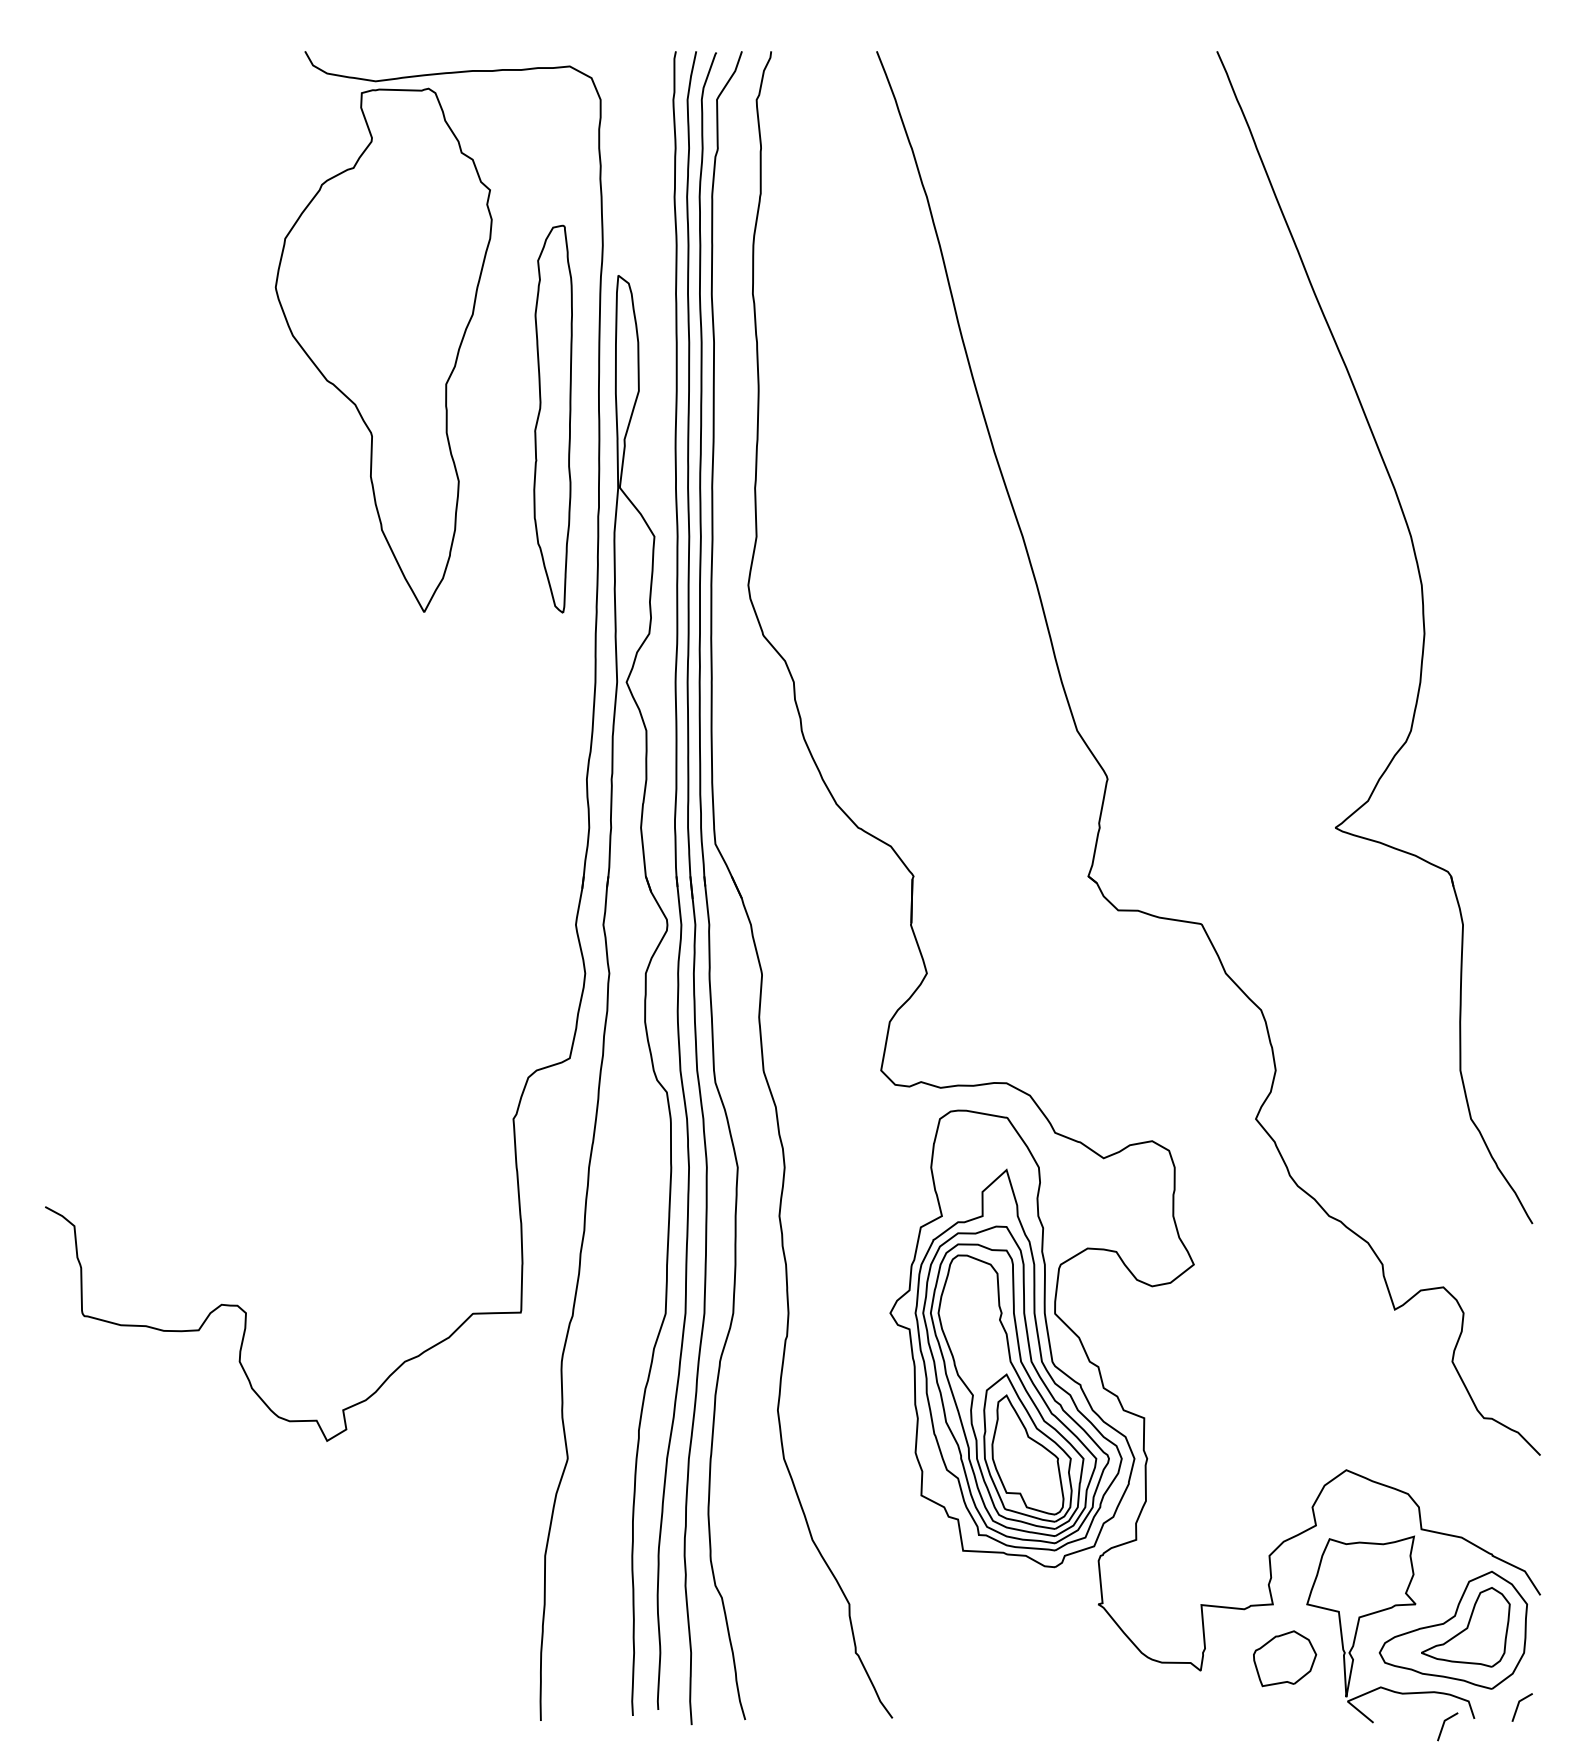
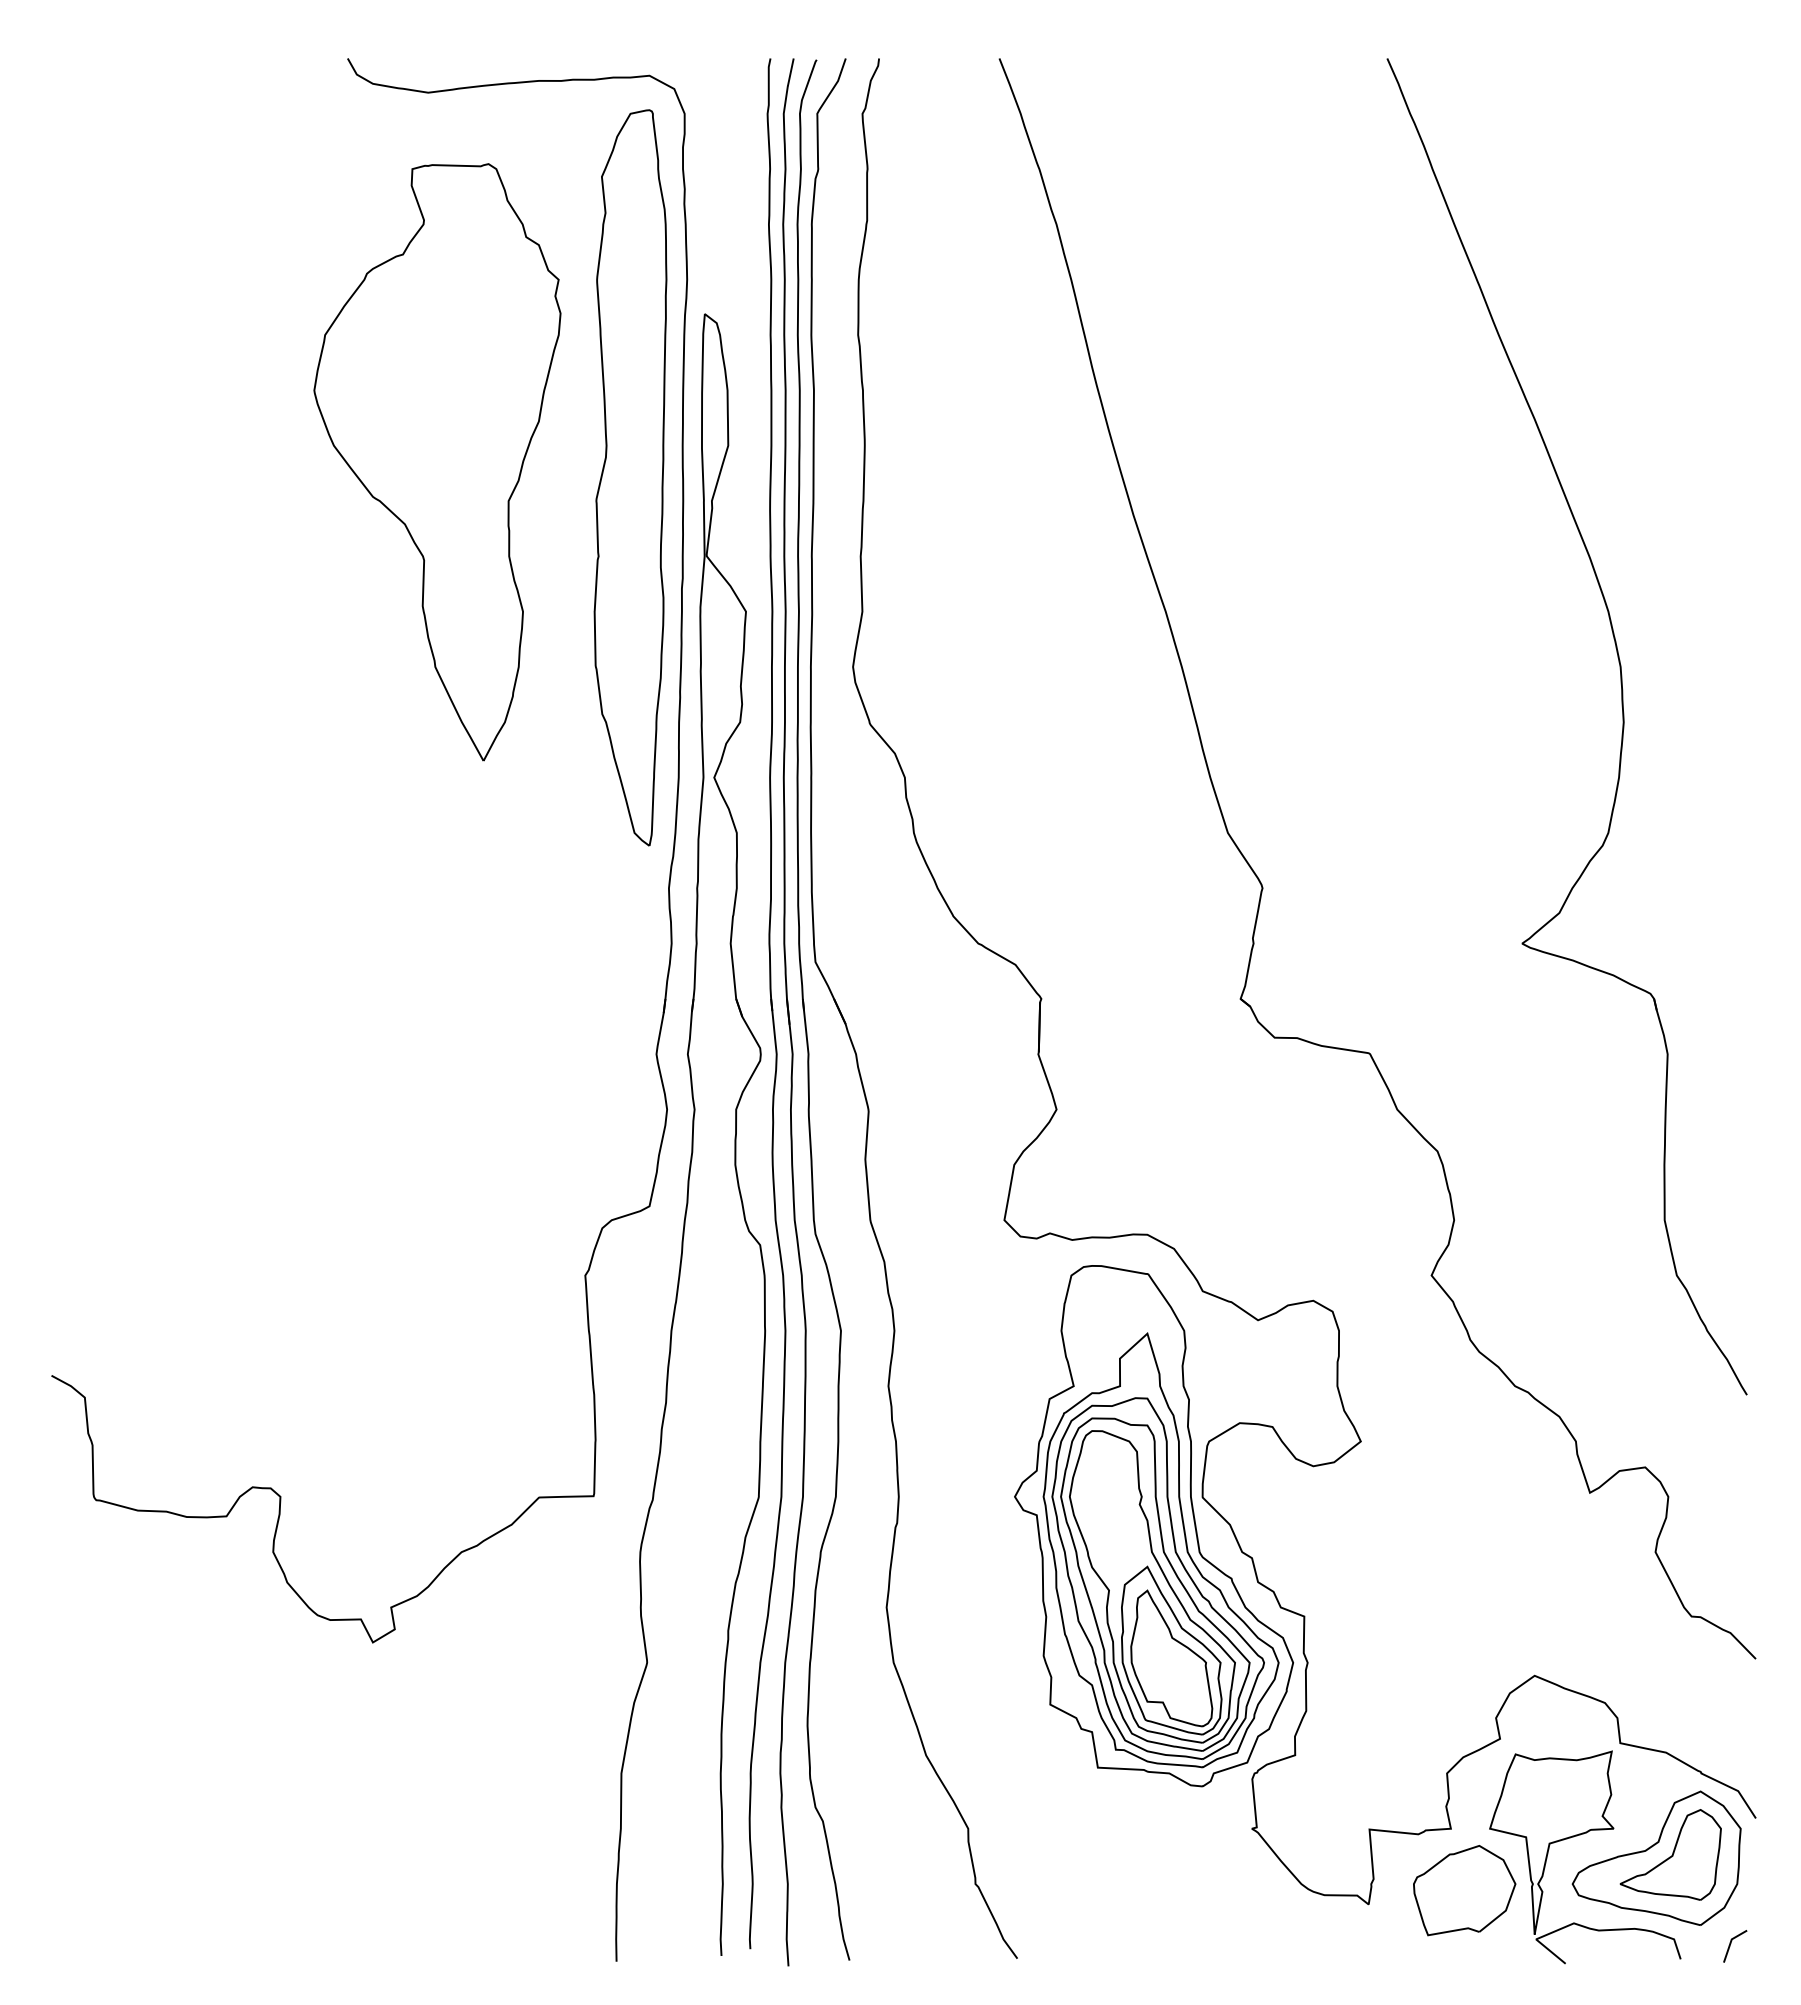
part: (383, 350) -> (437, 462), moved
part: (553, 418) -> (630, 477), size x1.67
part: (1284, 1658) -> (1464, 1890), size x1.43
line: (1444, 1724) -> (1646, 1965), removed

